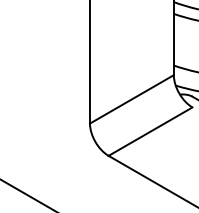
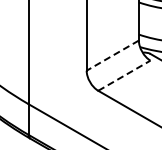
line: (131, 99) -> (112, 55), solid -> dashed
line: (150, 131) -> (124, 75), solid -> dashed

